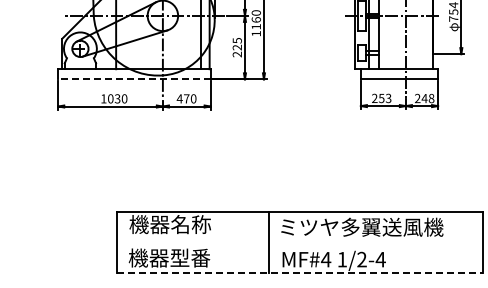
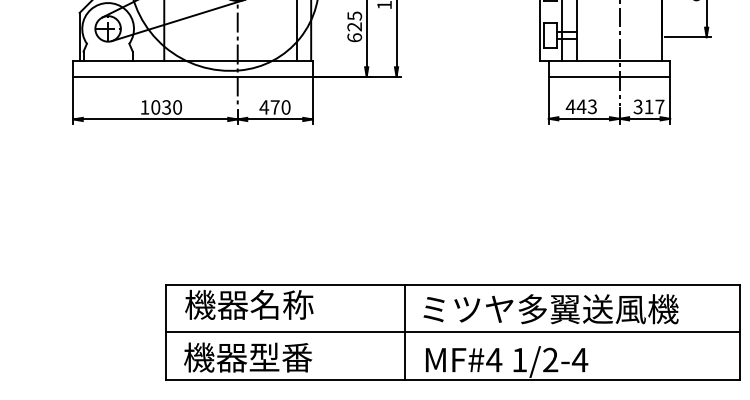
text: (236, 54) -> (353, 37), 225 -> 625
line: (133, 79) -> (191, 76), dashed -> solid
text: (377, 98) -> (574, 106), 253 -> 443
text: (424, 98) -> (648, 106), 248 -> 317
line: (299, 242) -> (452, 333), added
line: (299, 272) -> (452, 380), dashed -> solid

